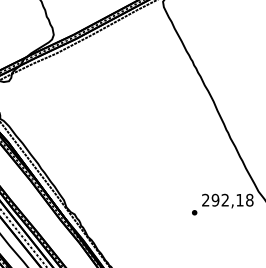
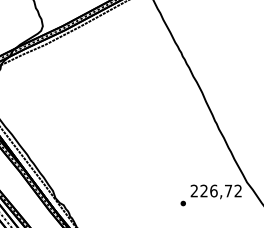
text: (232, 199) -> (221, 190), 292,18 -> 226,72

